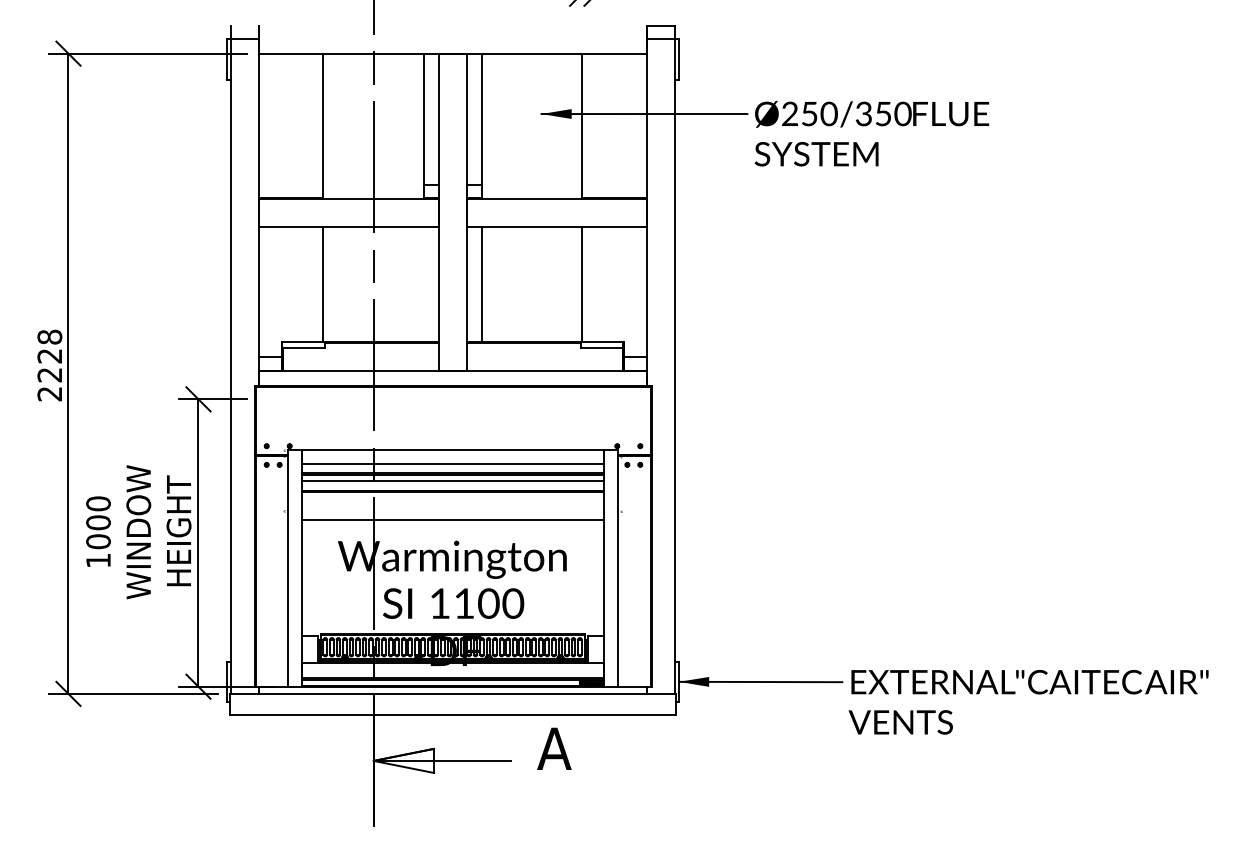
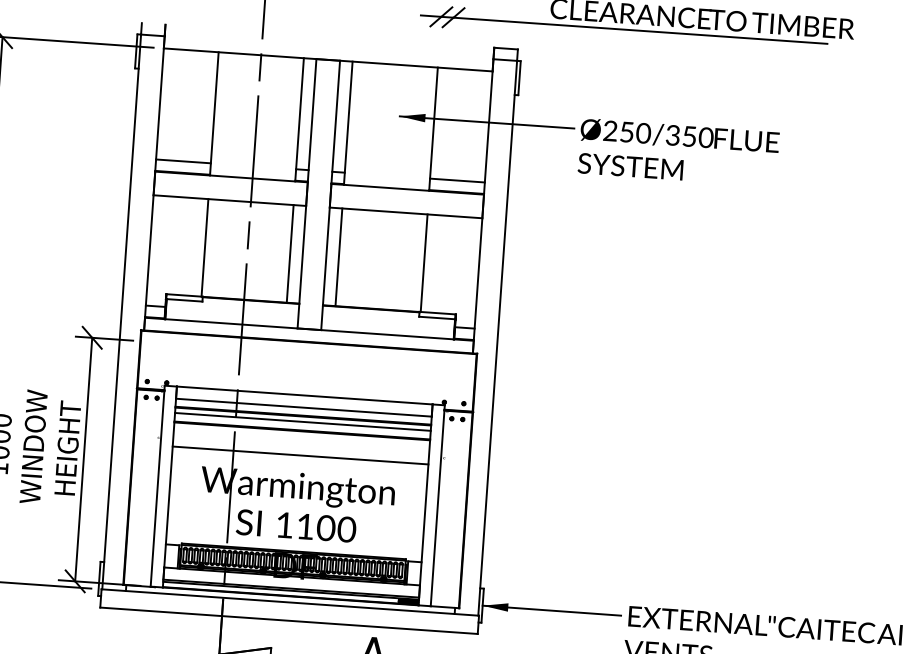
line: (290, 184) -> (182, 161), added
line: (614, 184) -> (457, 180), added
line: (424, 284) -> (290, 253), added

